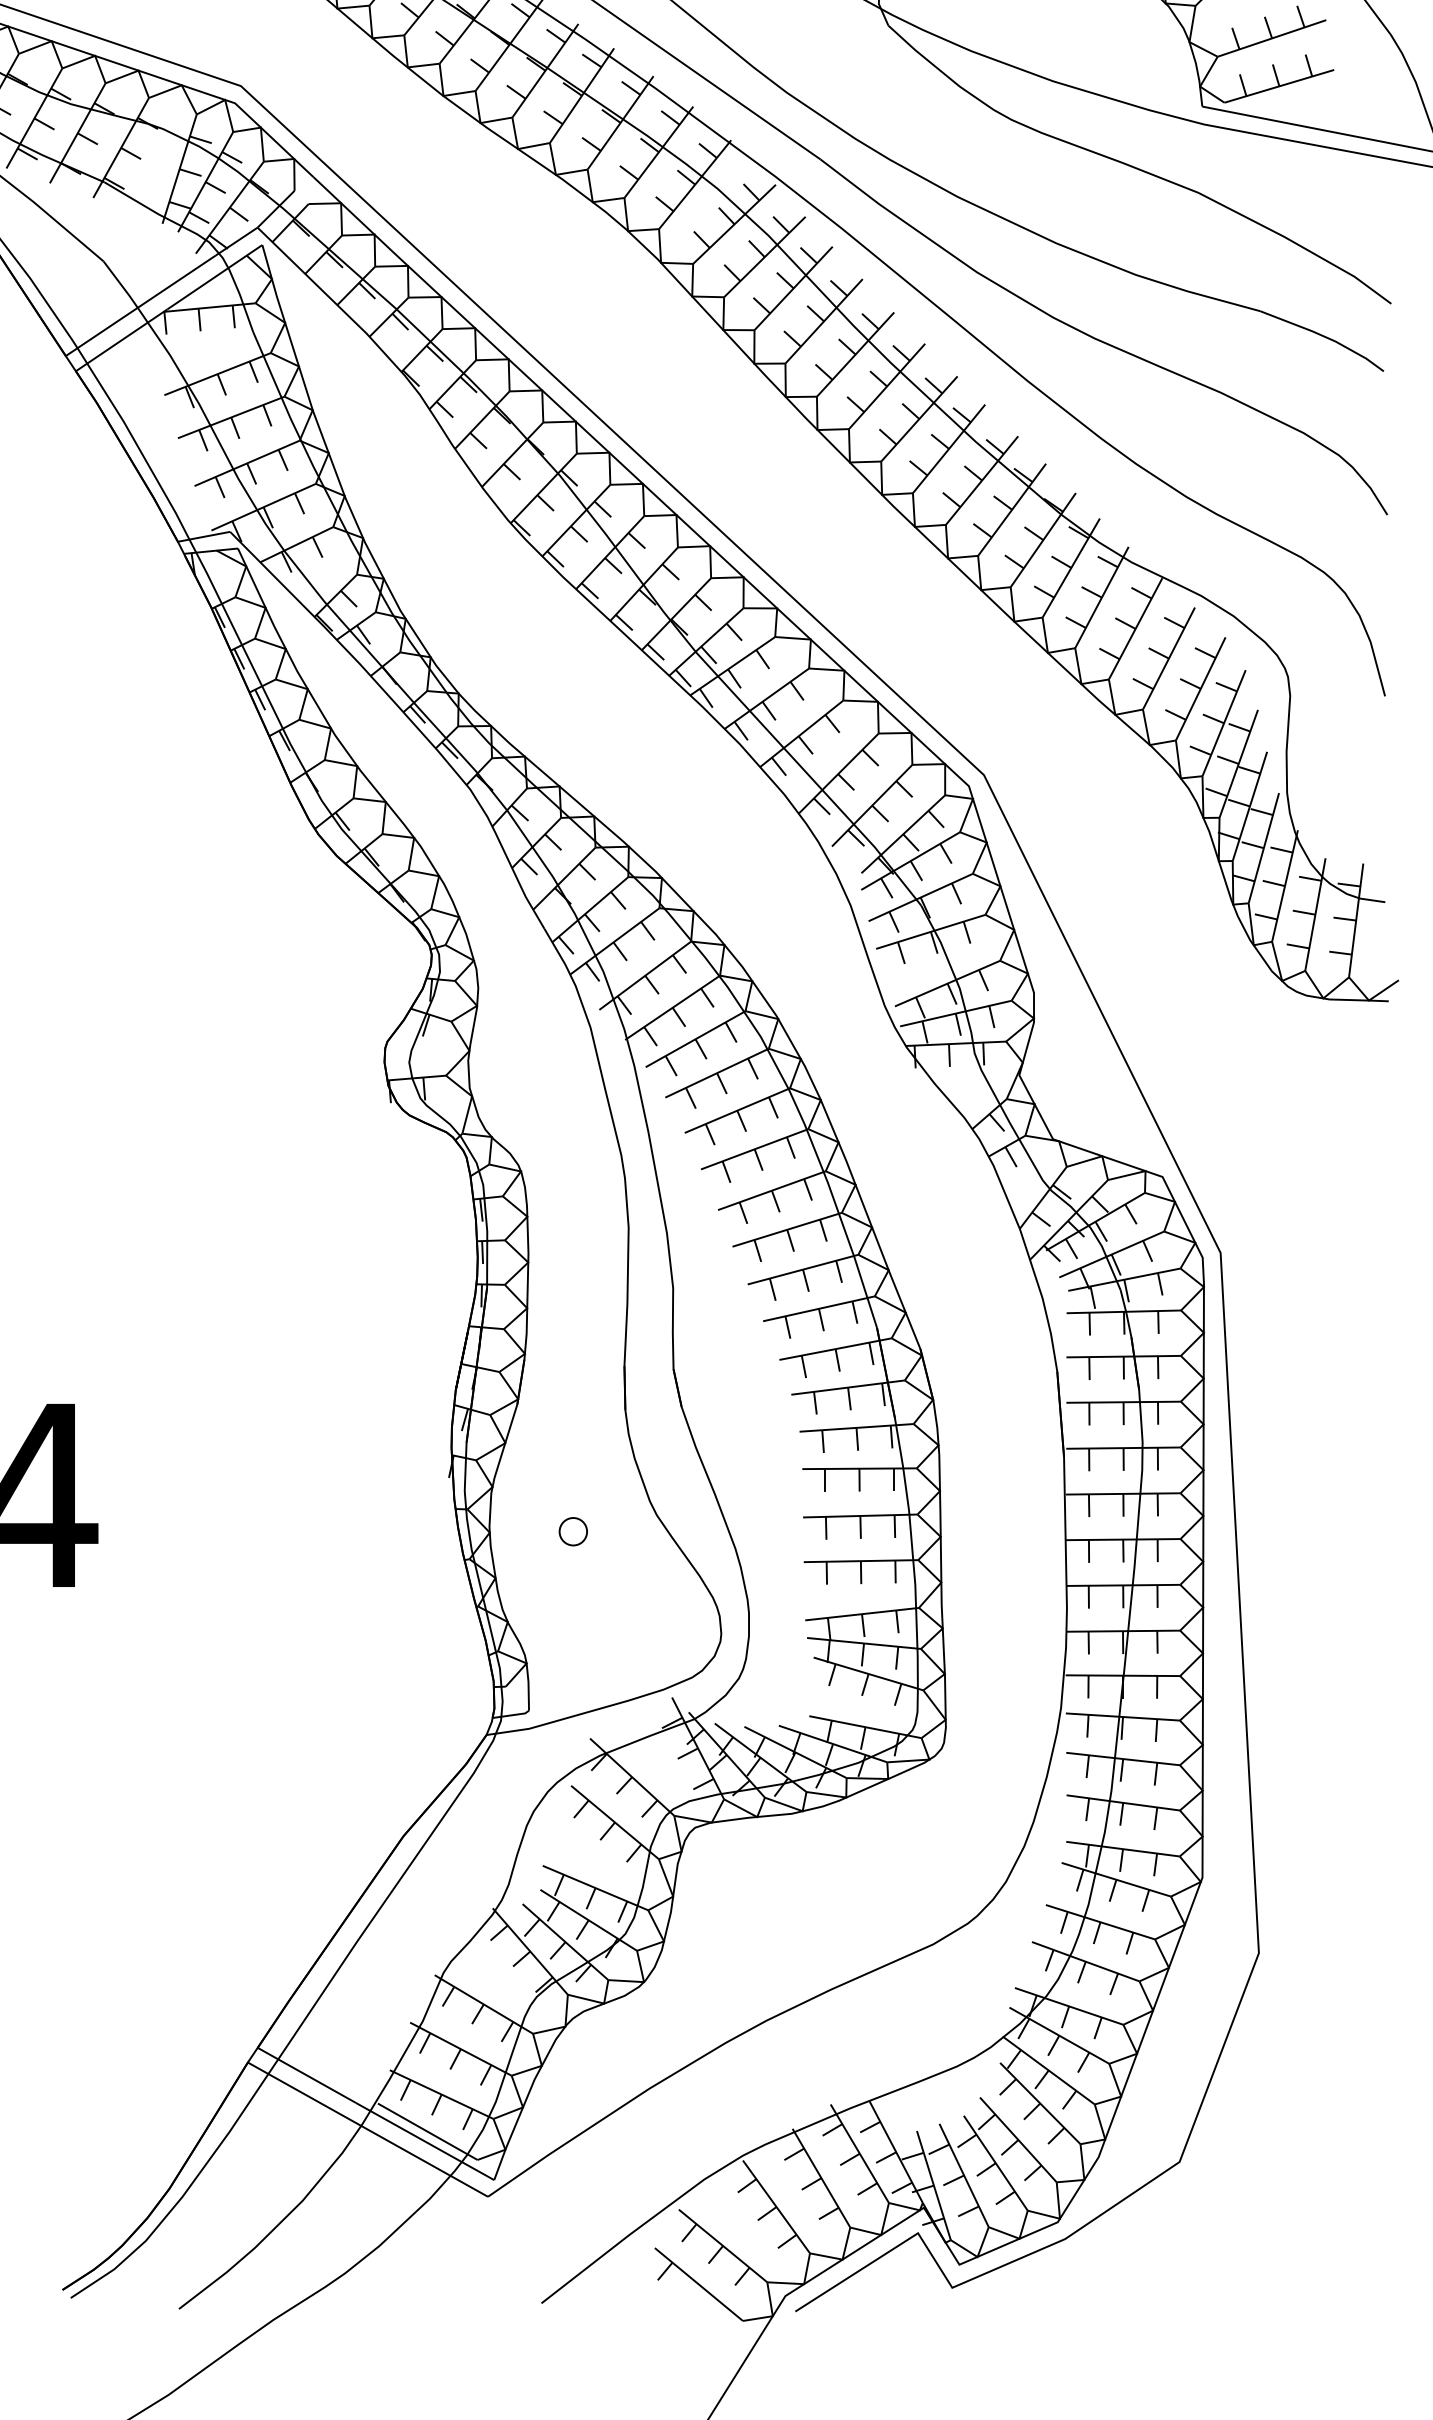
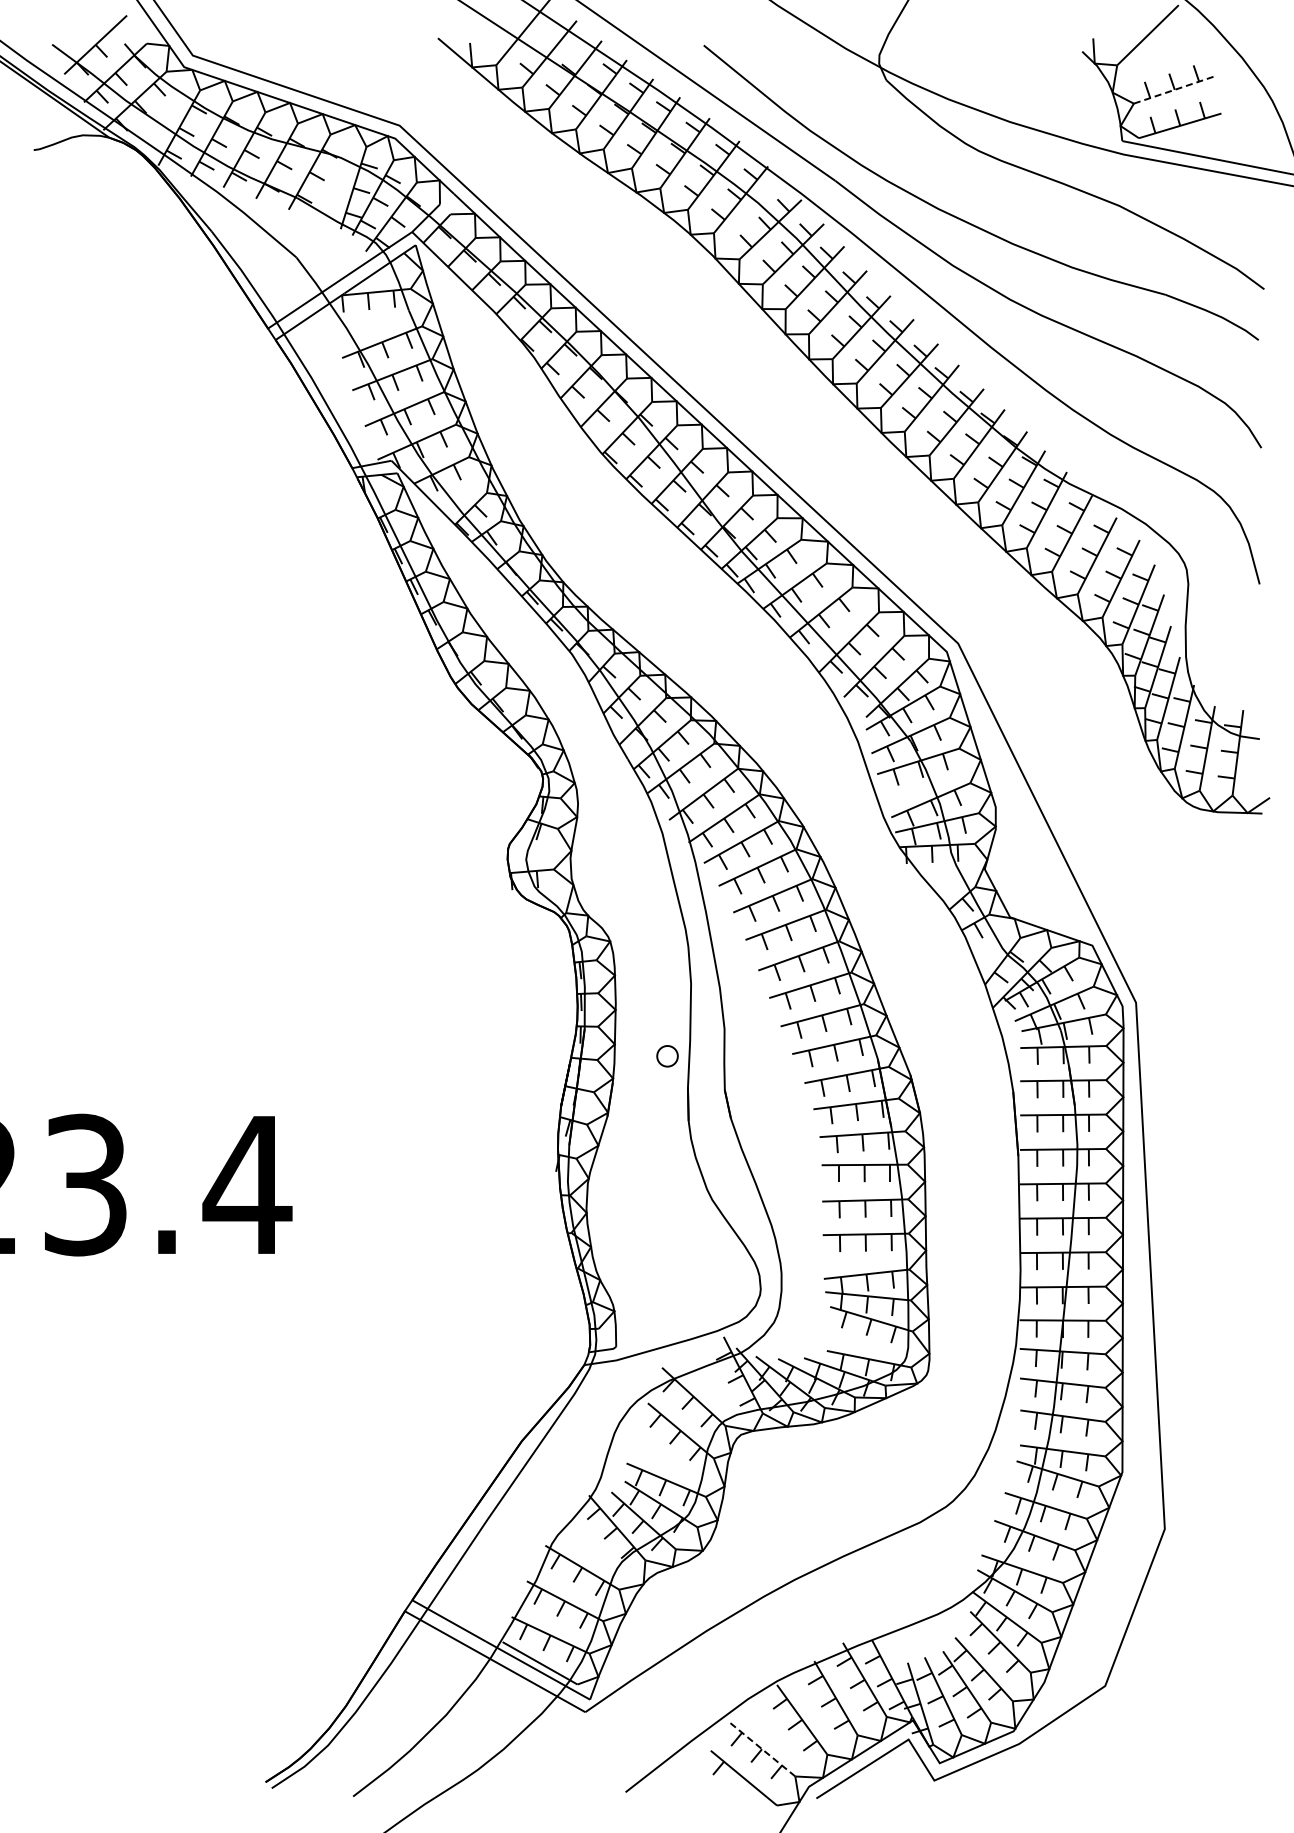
line: (1273, 37) -> (1175, 89), solid -> dashed
part: (573, 1531) -> (667, 1056), moved
line: (722, 2245) -> (761, 1748), solid -> dashed

